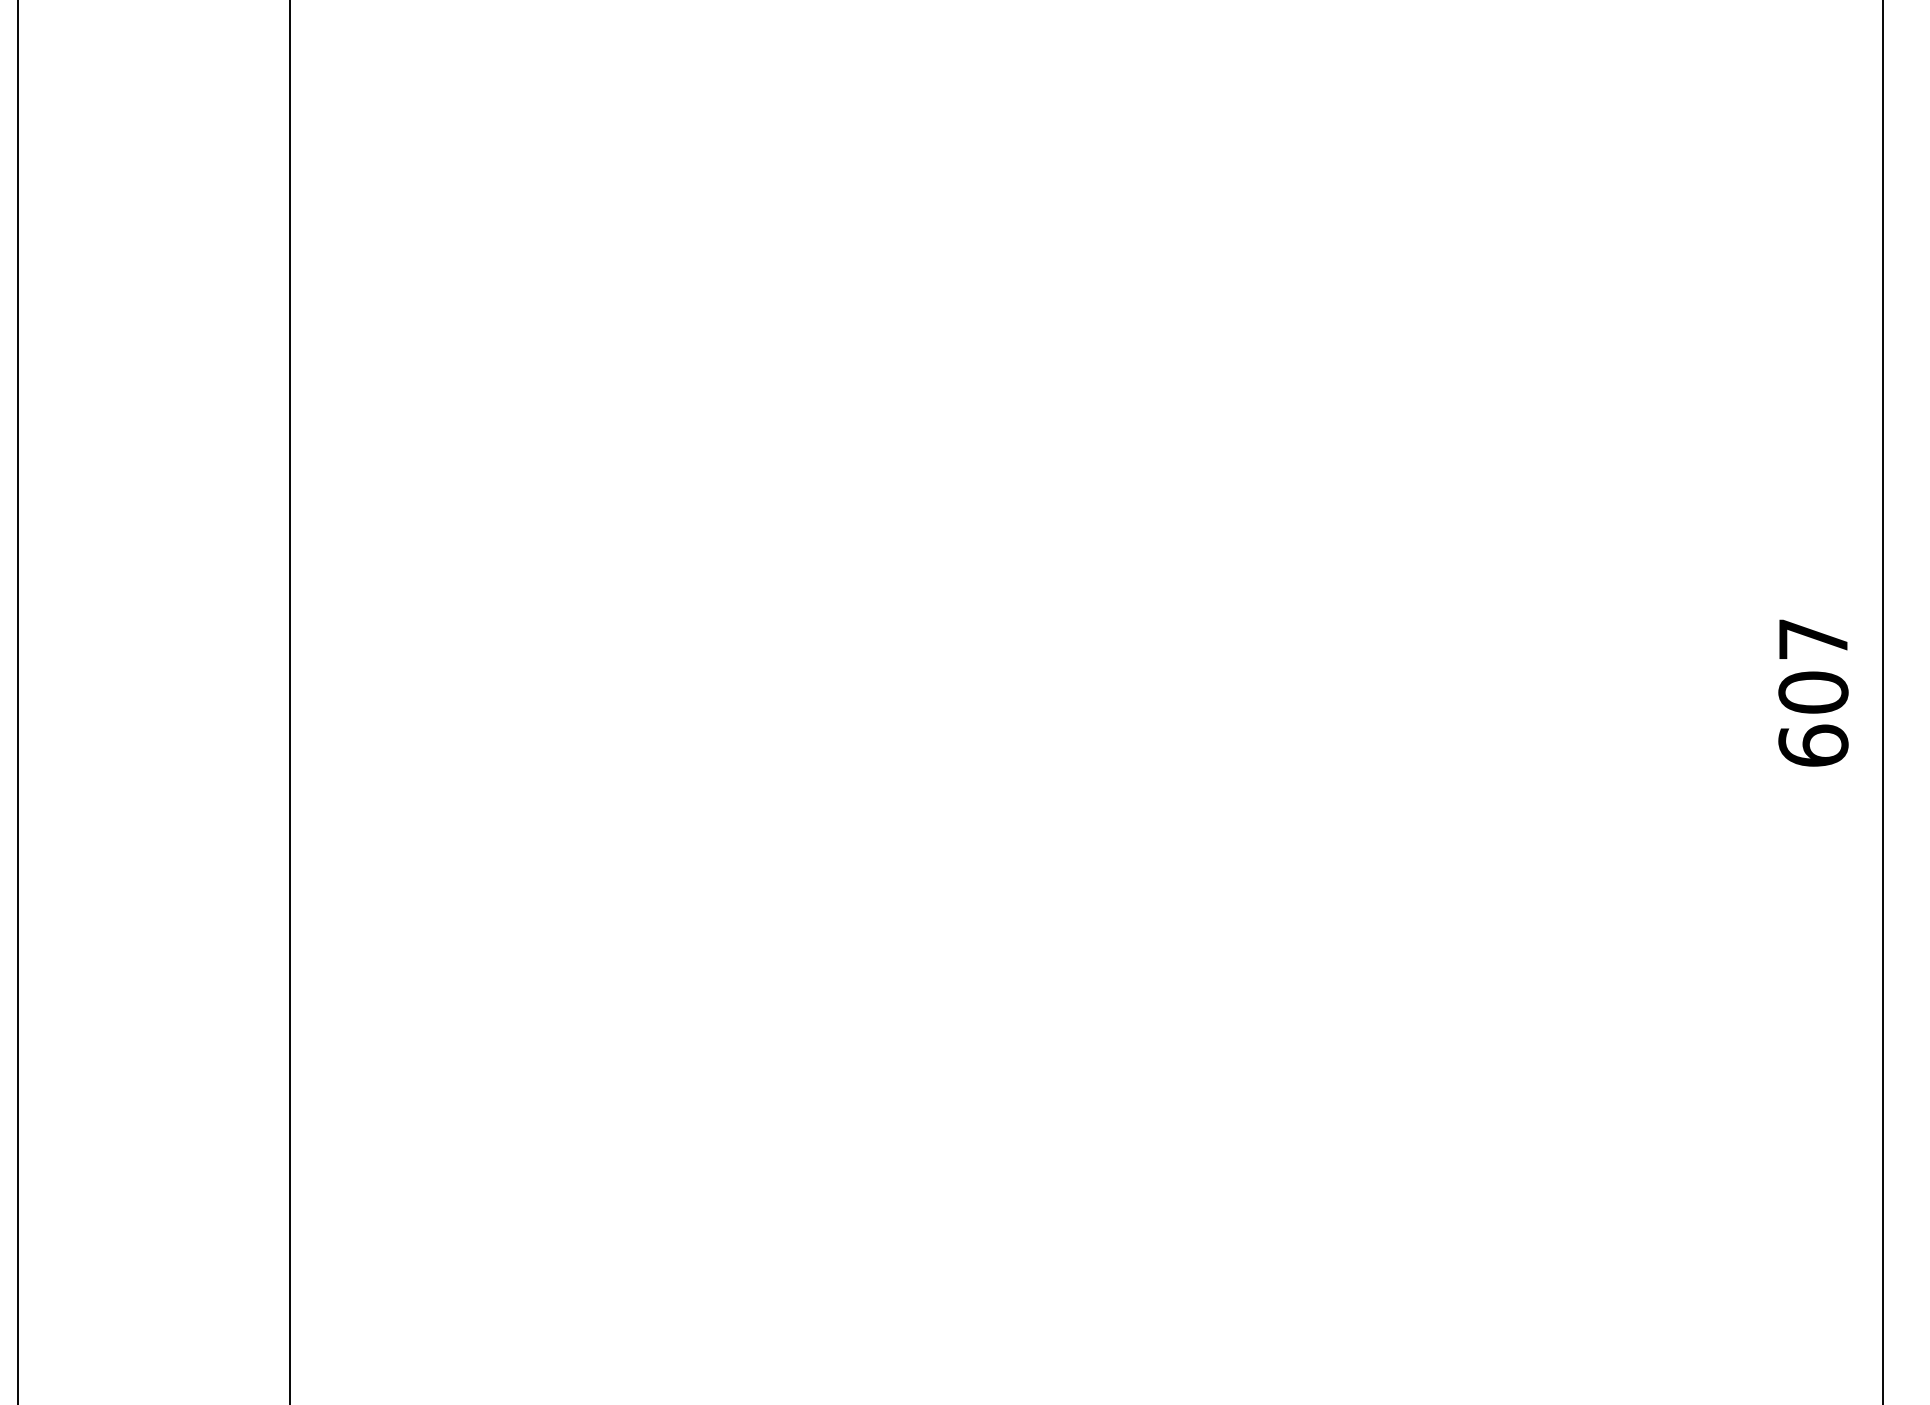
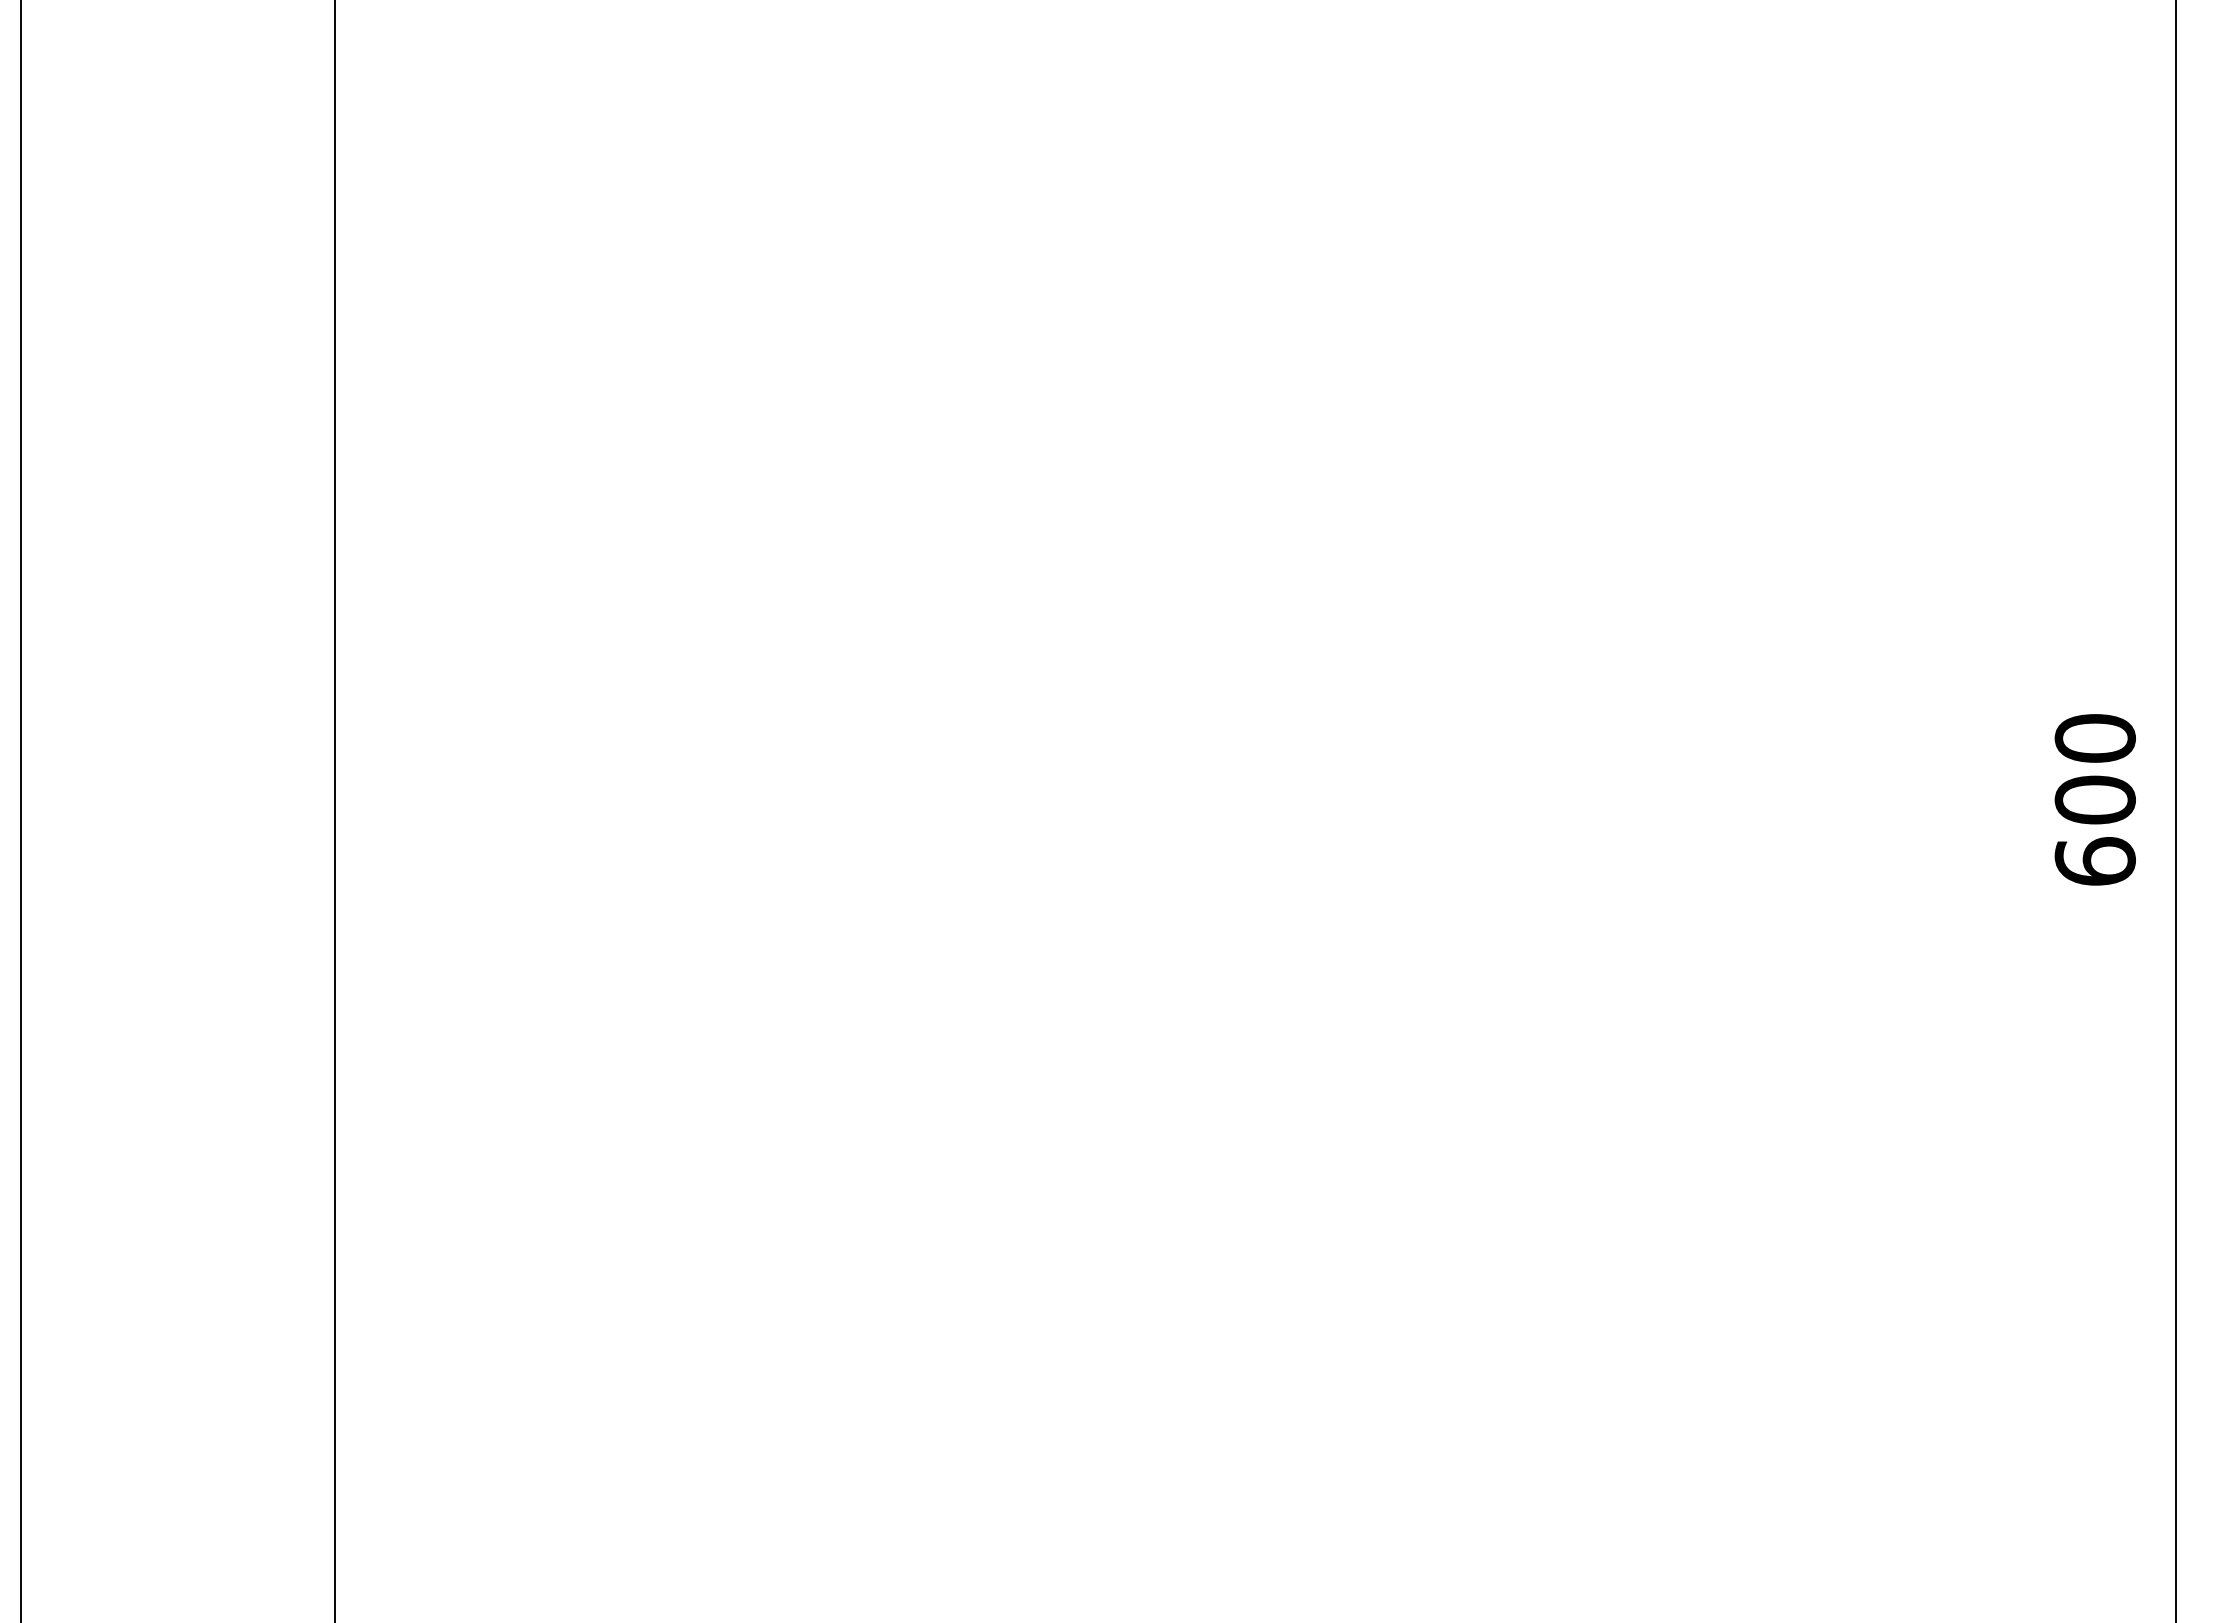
text: (1813, 639) -> (2095, 738), 607 -> 600

